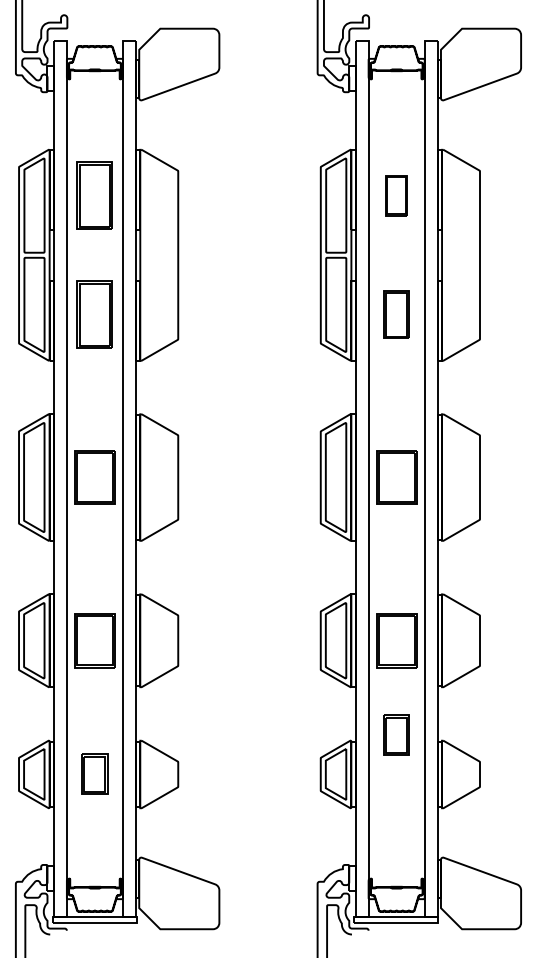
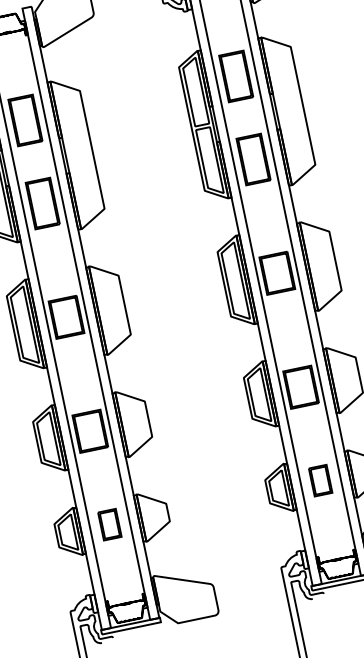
part: (396, 195) -> (236, 76), size x1.67
part: (396, 314) -> (253, 159), size x1.43
part: (396, 734) -> (320, 480), moved

